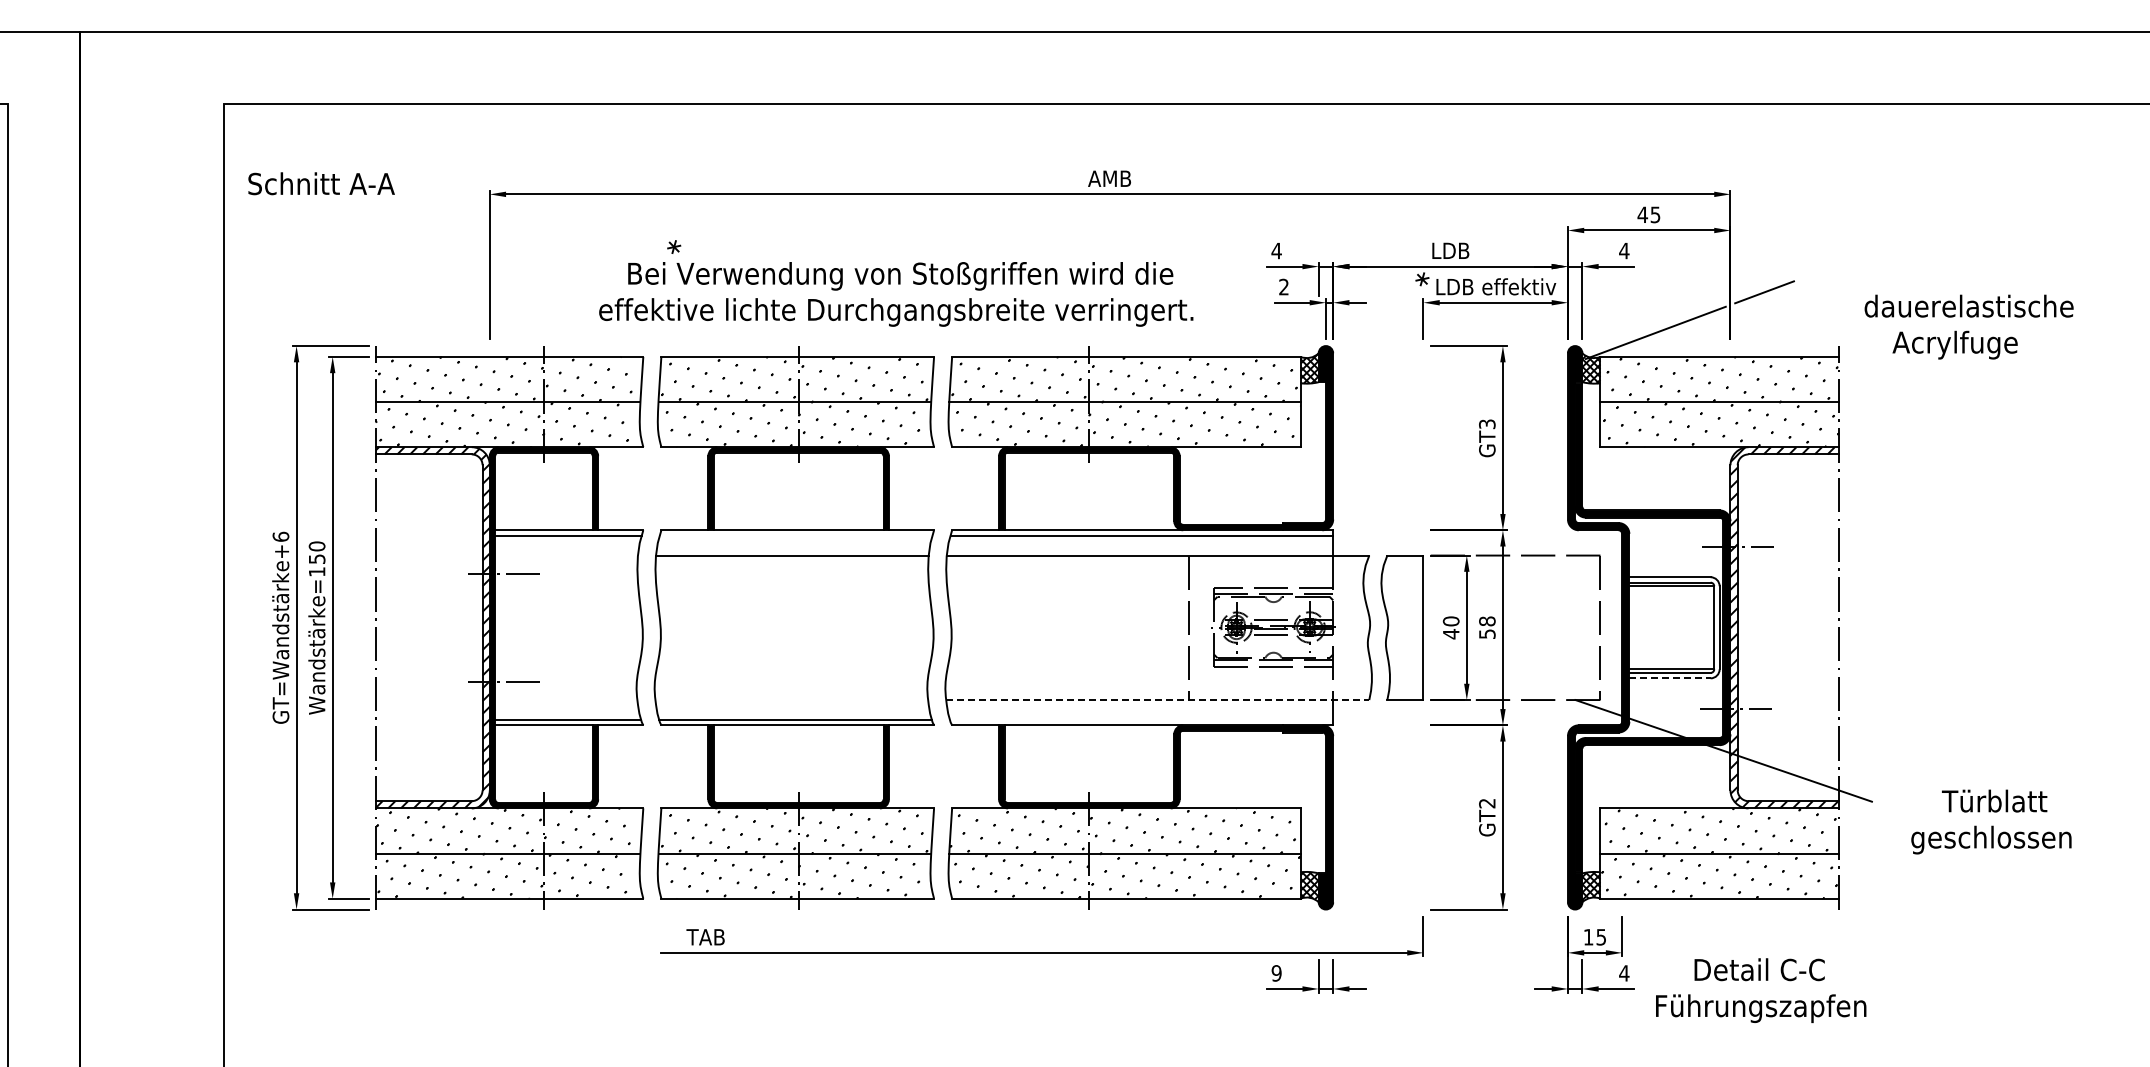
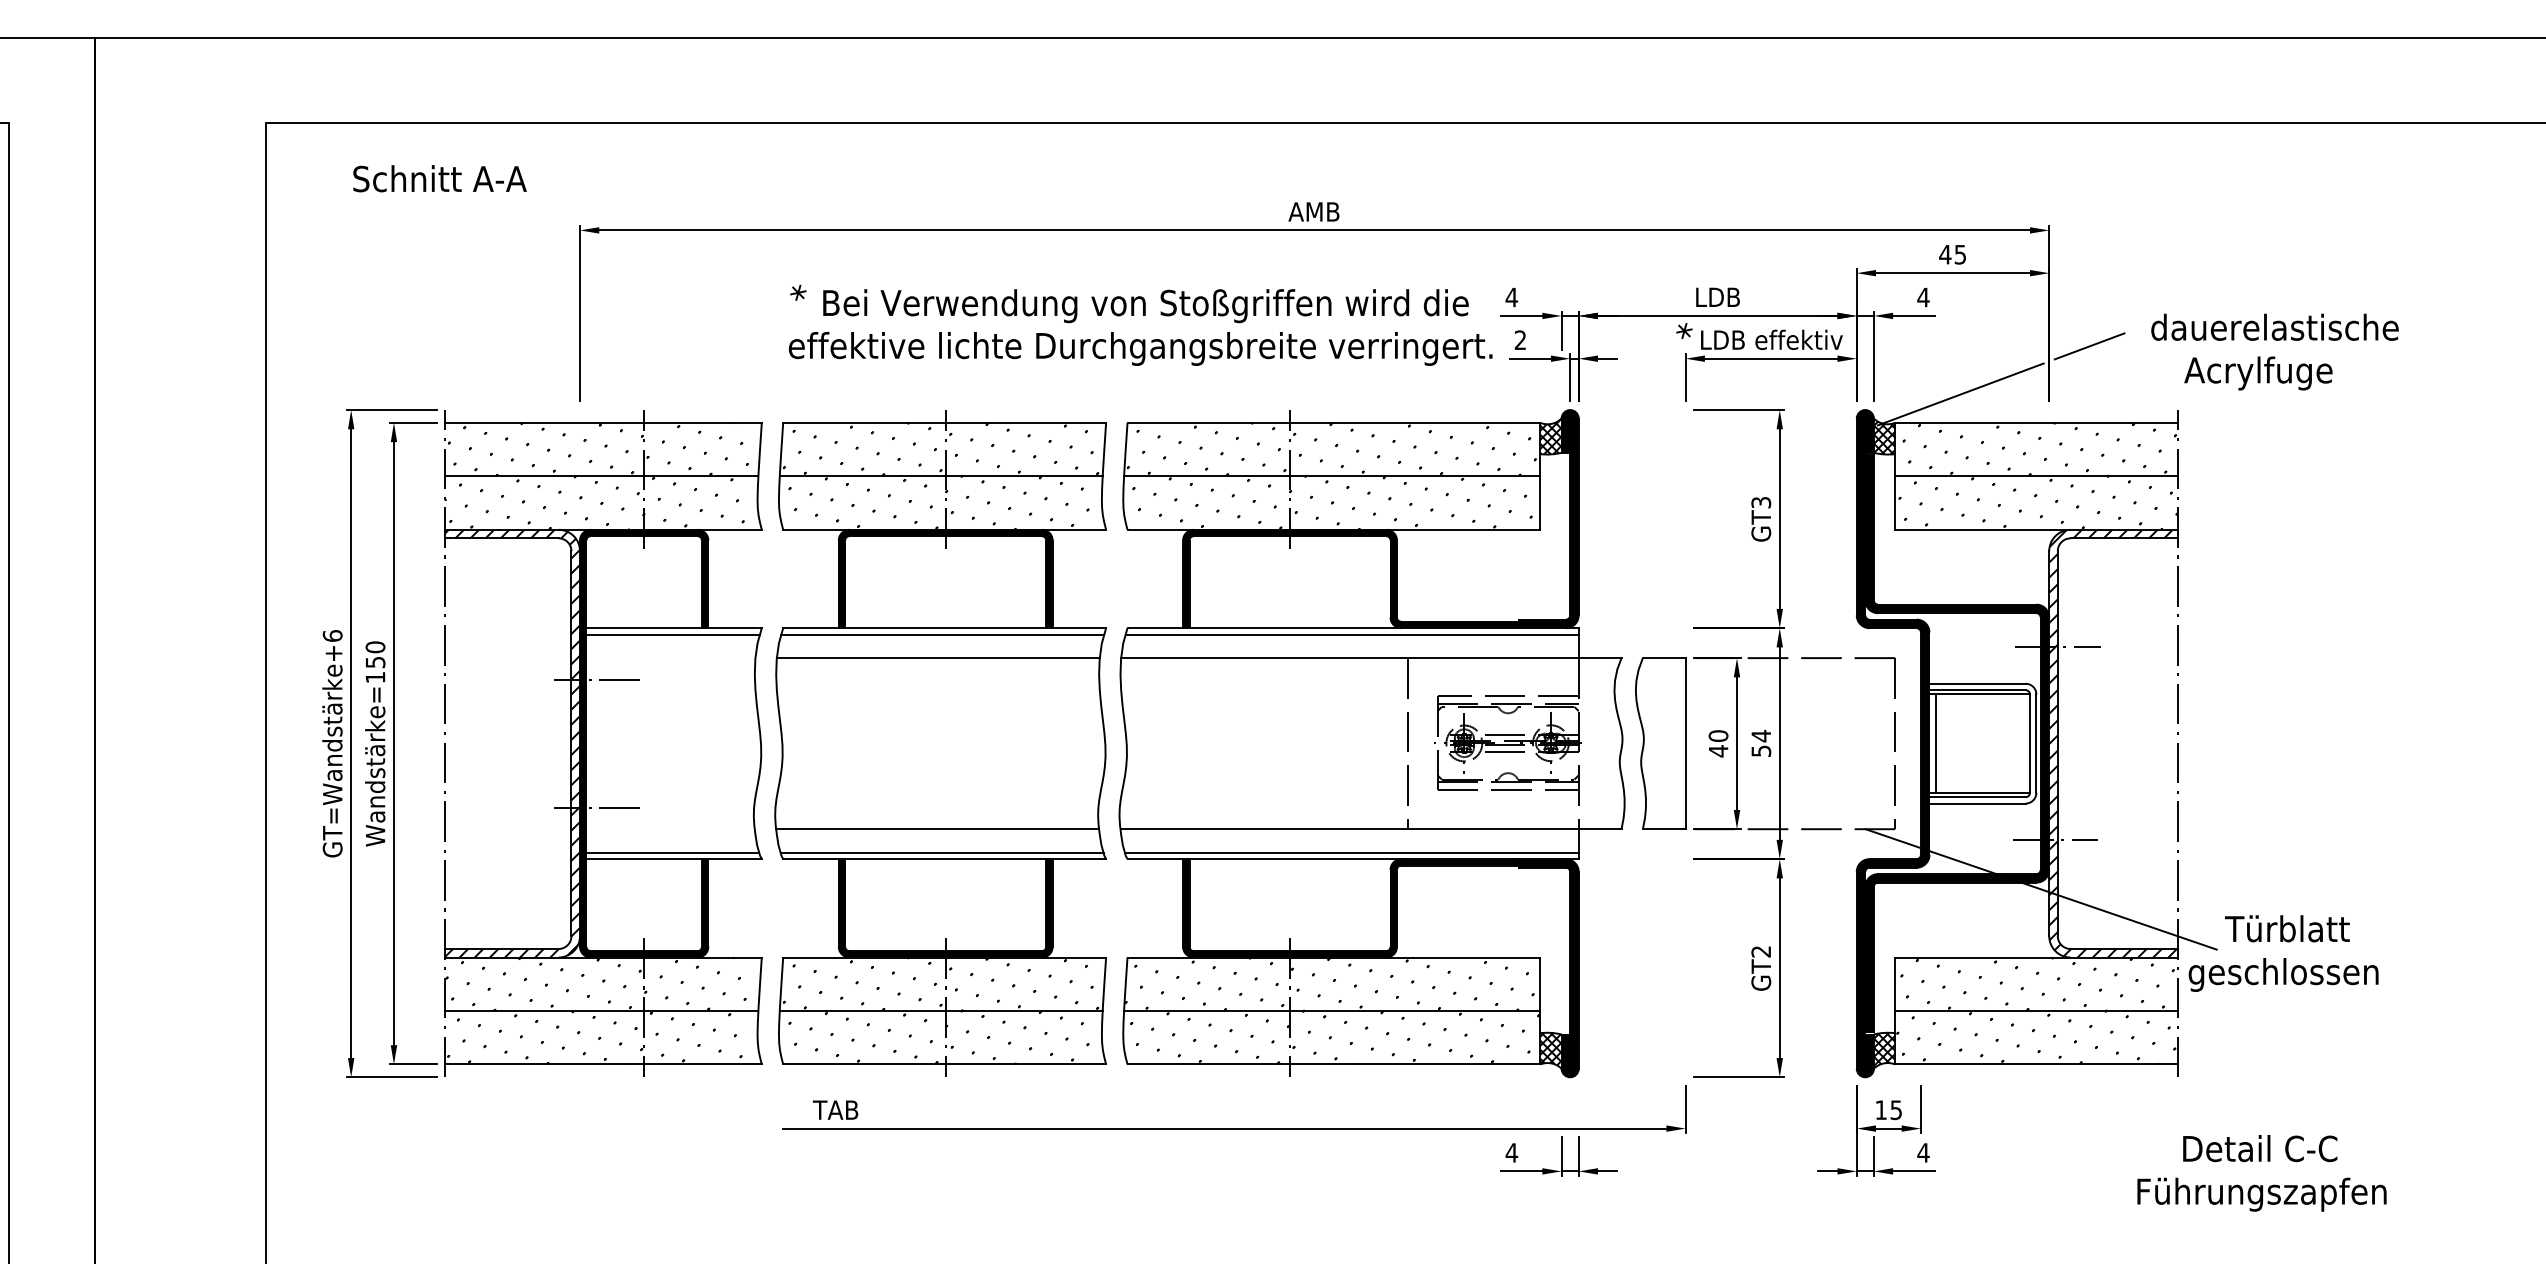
text: (321, 183) -> (439, 178), moved
text: (896, 294) -> (1140, 327), moved
text: (1968, 326) -> (2274, 351), moved
line: (795, 535) -> (942, 634), added
text: (1487, 621) -> (1761, 736), 58 -> 54
line: (1634, 627) -> (1935, 743), added
line: (1669, 678) -> (1977, 803), dashed -> solid
line: (791, 700) -> (937, 829), added
line: (1157, 700) -> (1370, 829), dashed -> solid
line: (1141, 719) -> (1351, 852), added
text: (1991, 821) -> (2283, 952), moved
text: (1276, 973) -> (1511, 1153), 9 -> 4
text: (1761, 990) -> (2262, 1173), moved

